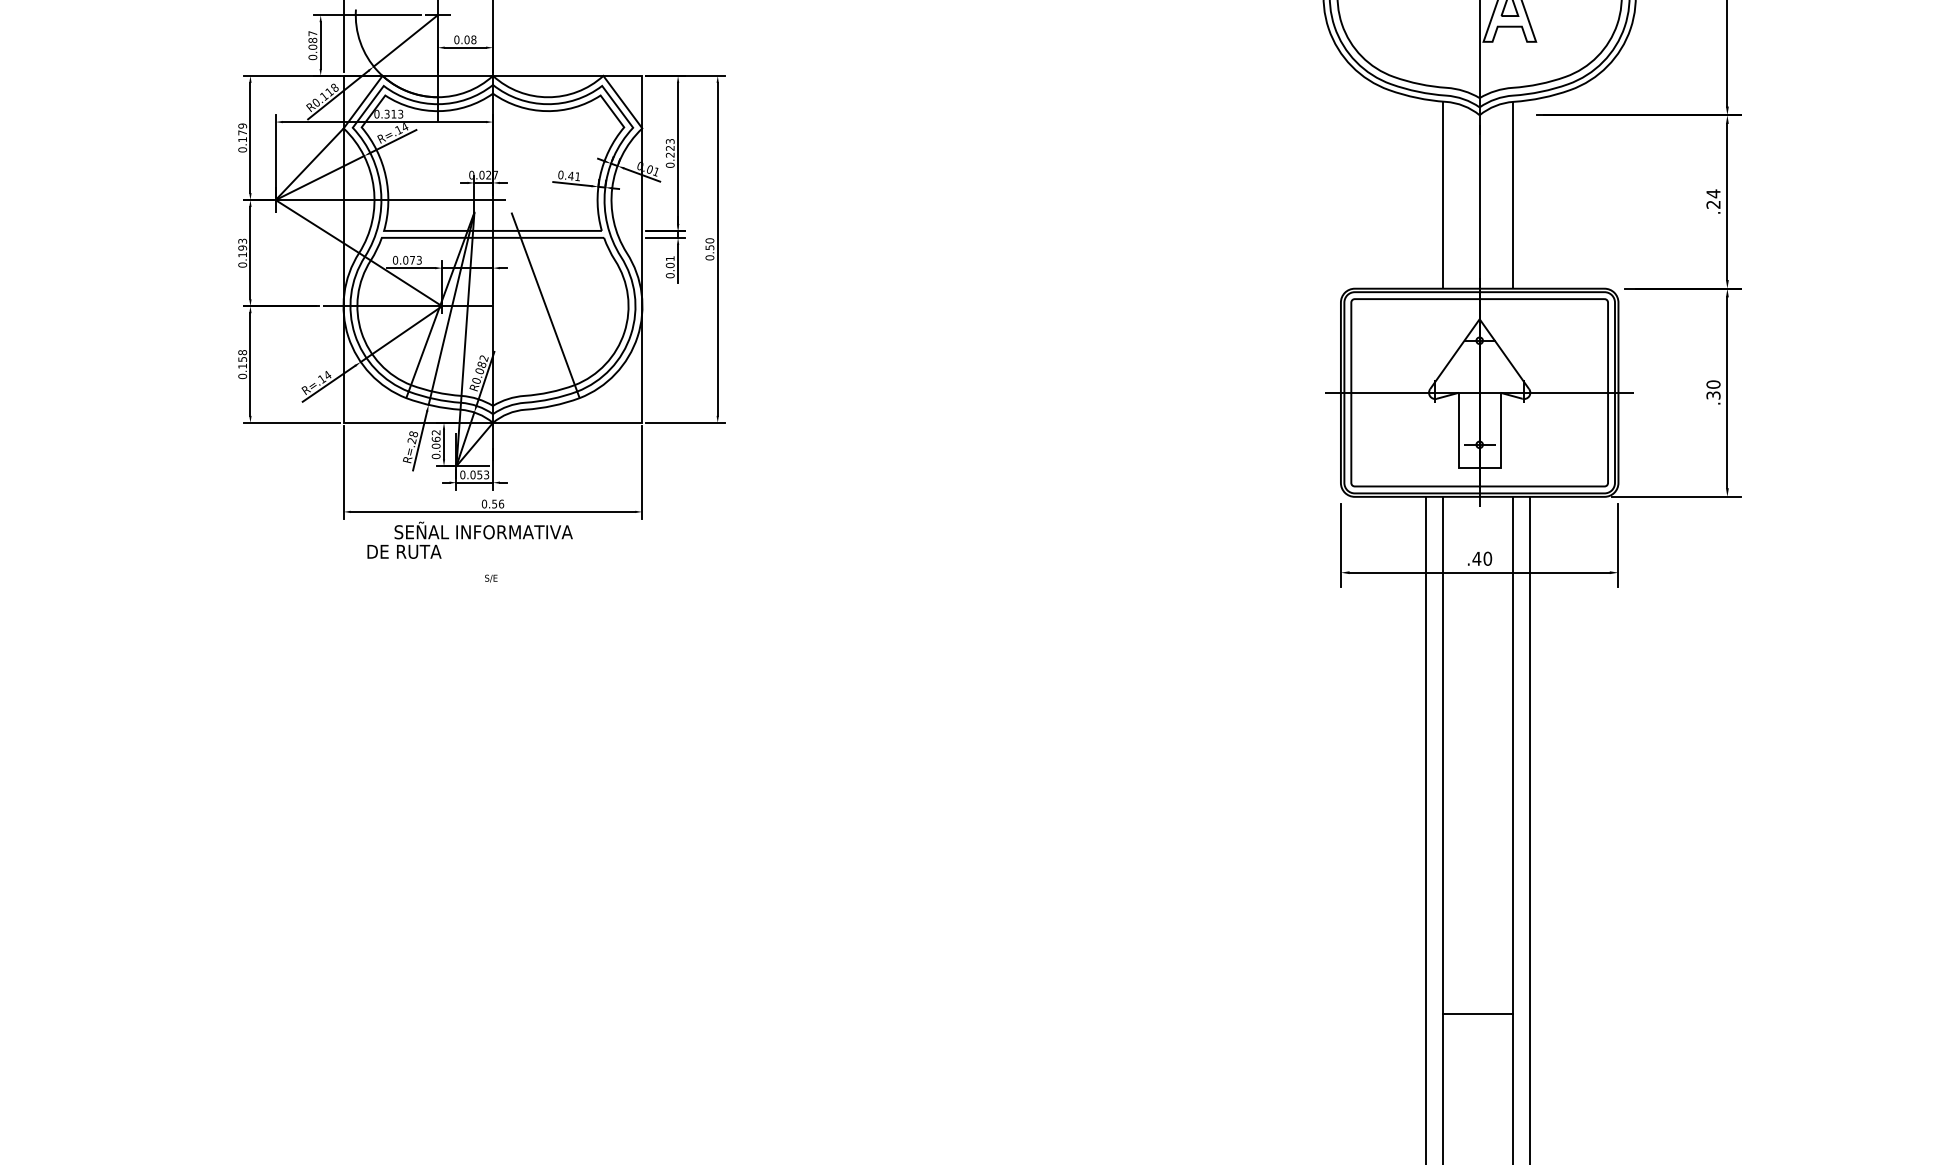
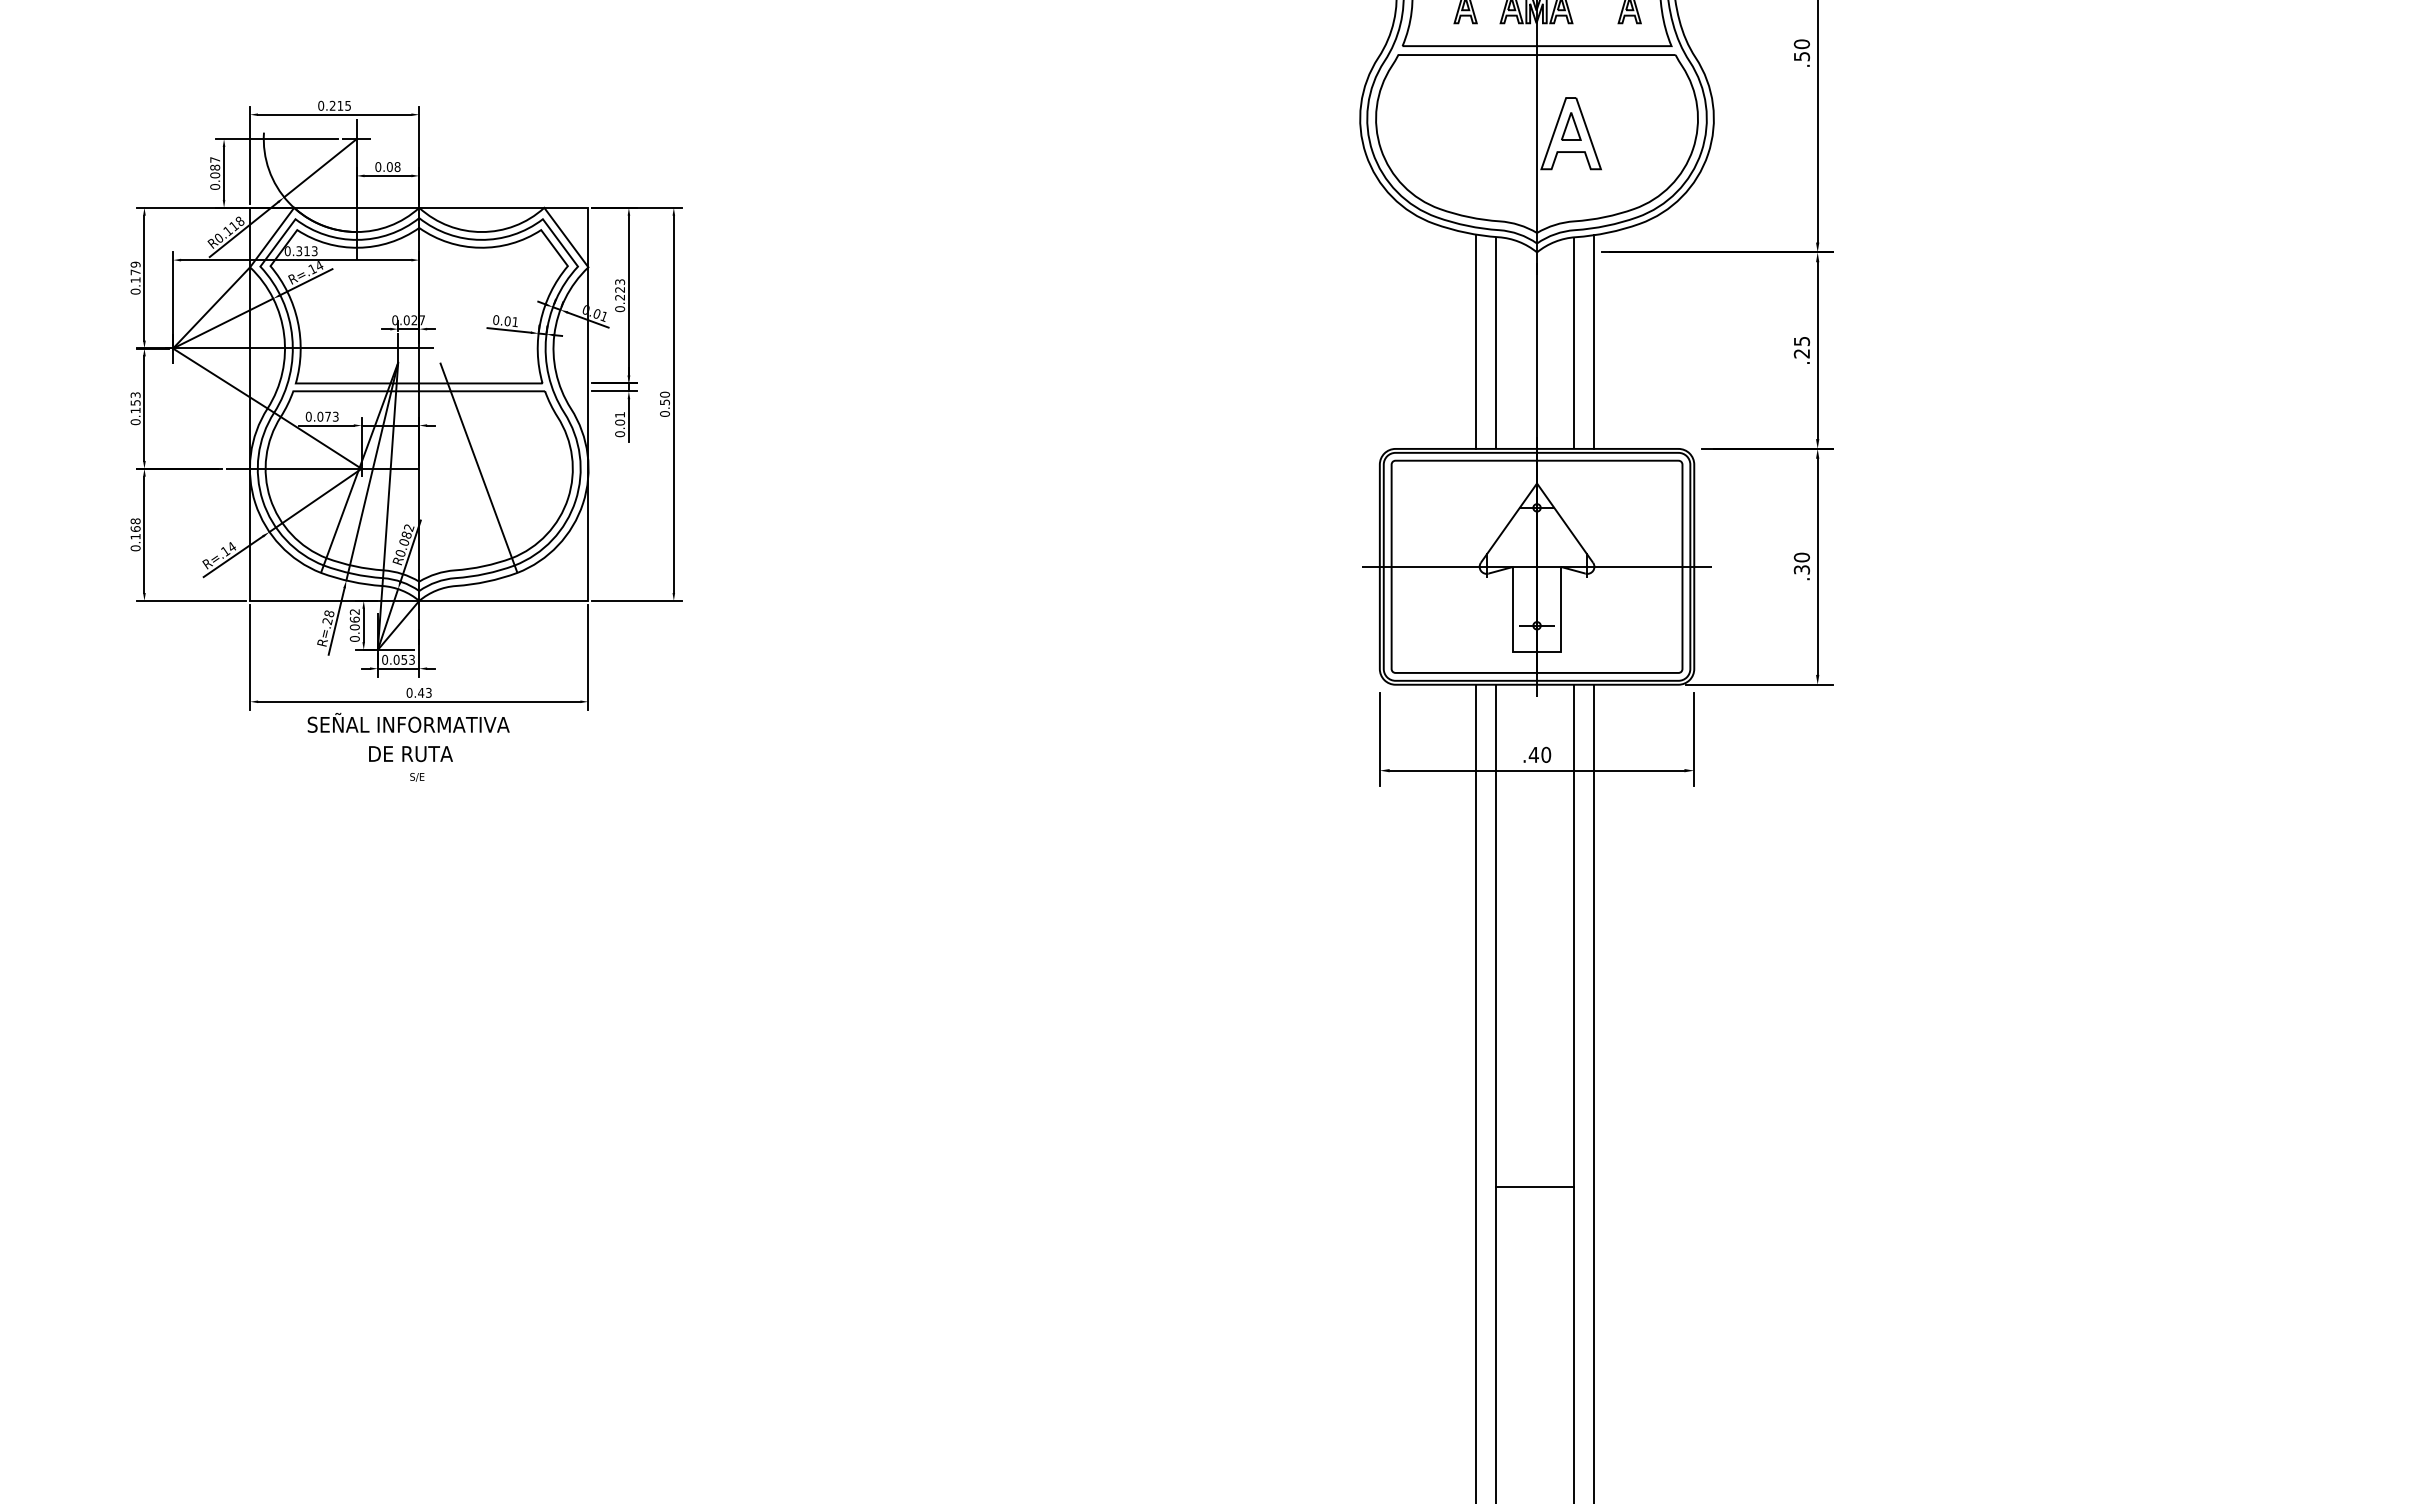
text: (570, 176) -> (507, 321), 0.41 -> 0.01
line: (1425, 193) -> (1475, 341), added
line: (1529, 193) -> (1593, 341), added
text: (1713, 193) -> (1802, 341), .24 -> .25
text: (242, 247) -> (135, 402), 0.193 -> 0.153
text: (242, 358) -> (135, 528), 0.158 -> 0.168
text: (497, 503) -> (424, 692), 0.56 -> 0.43
text: (404, 552) -> (410, 754), moved
line: (1477, 1013) -> (1534, 1187), moved

